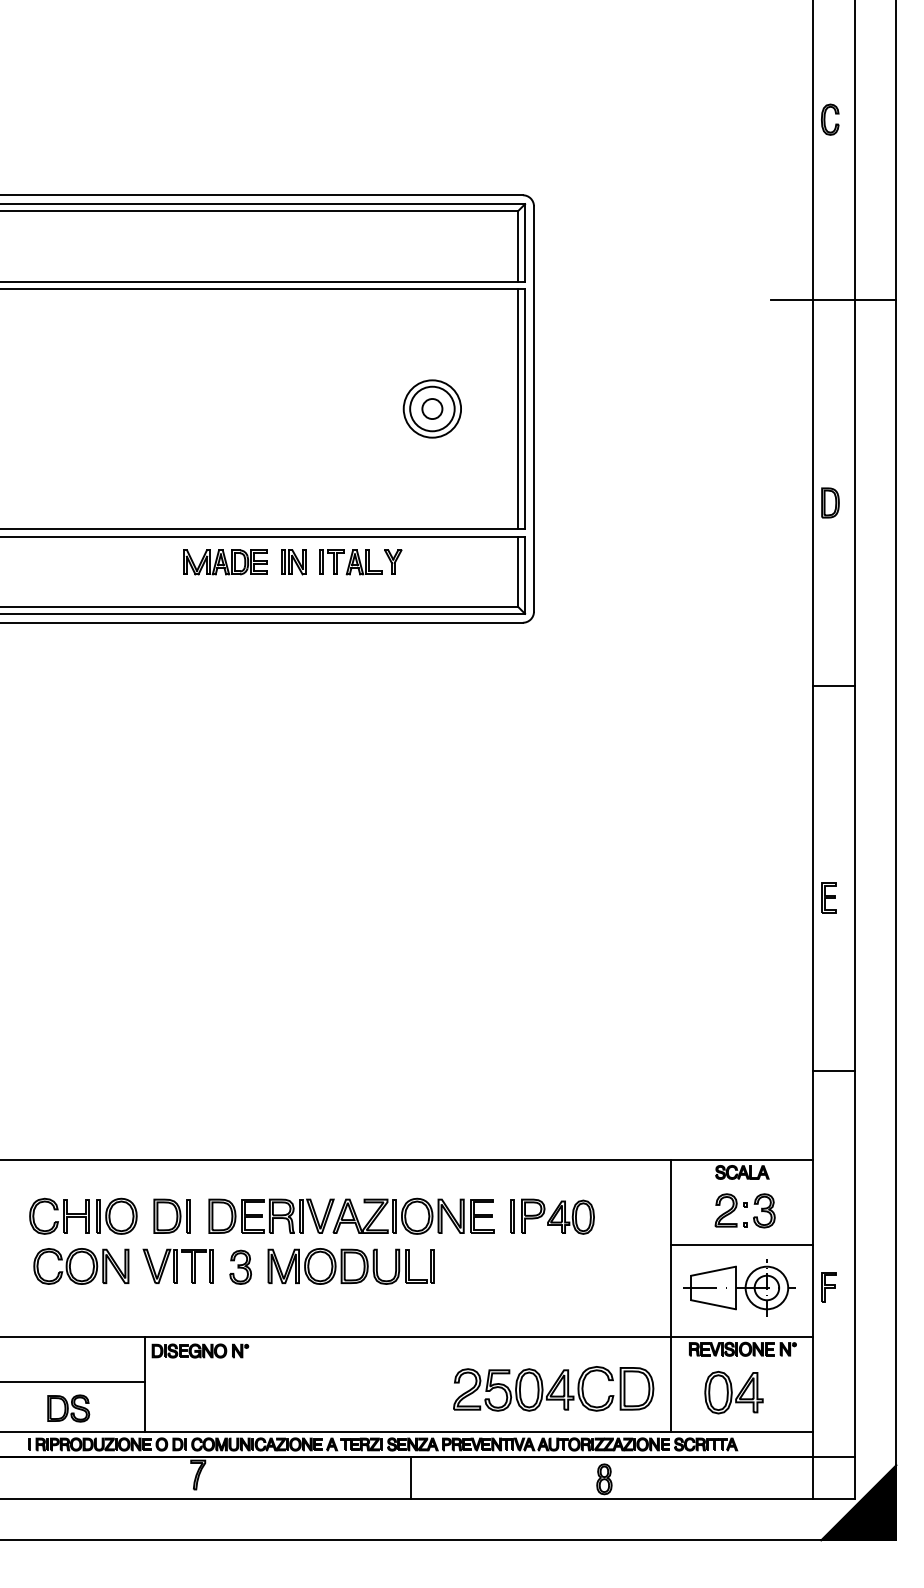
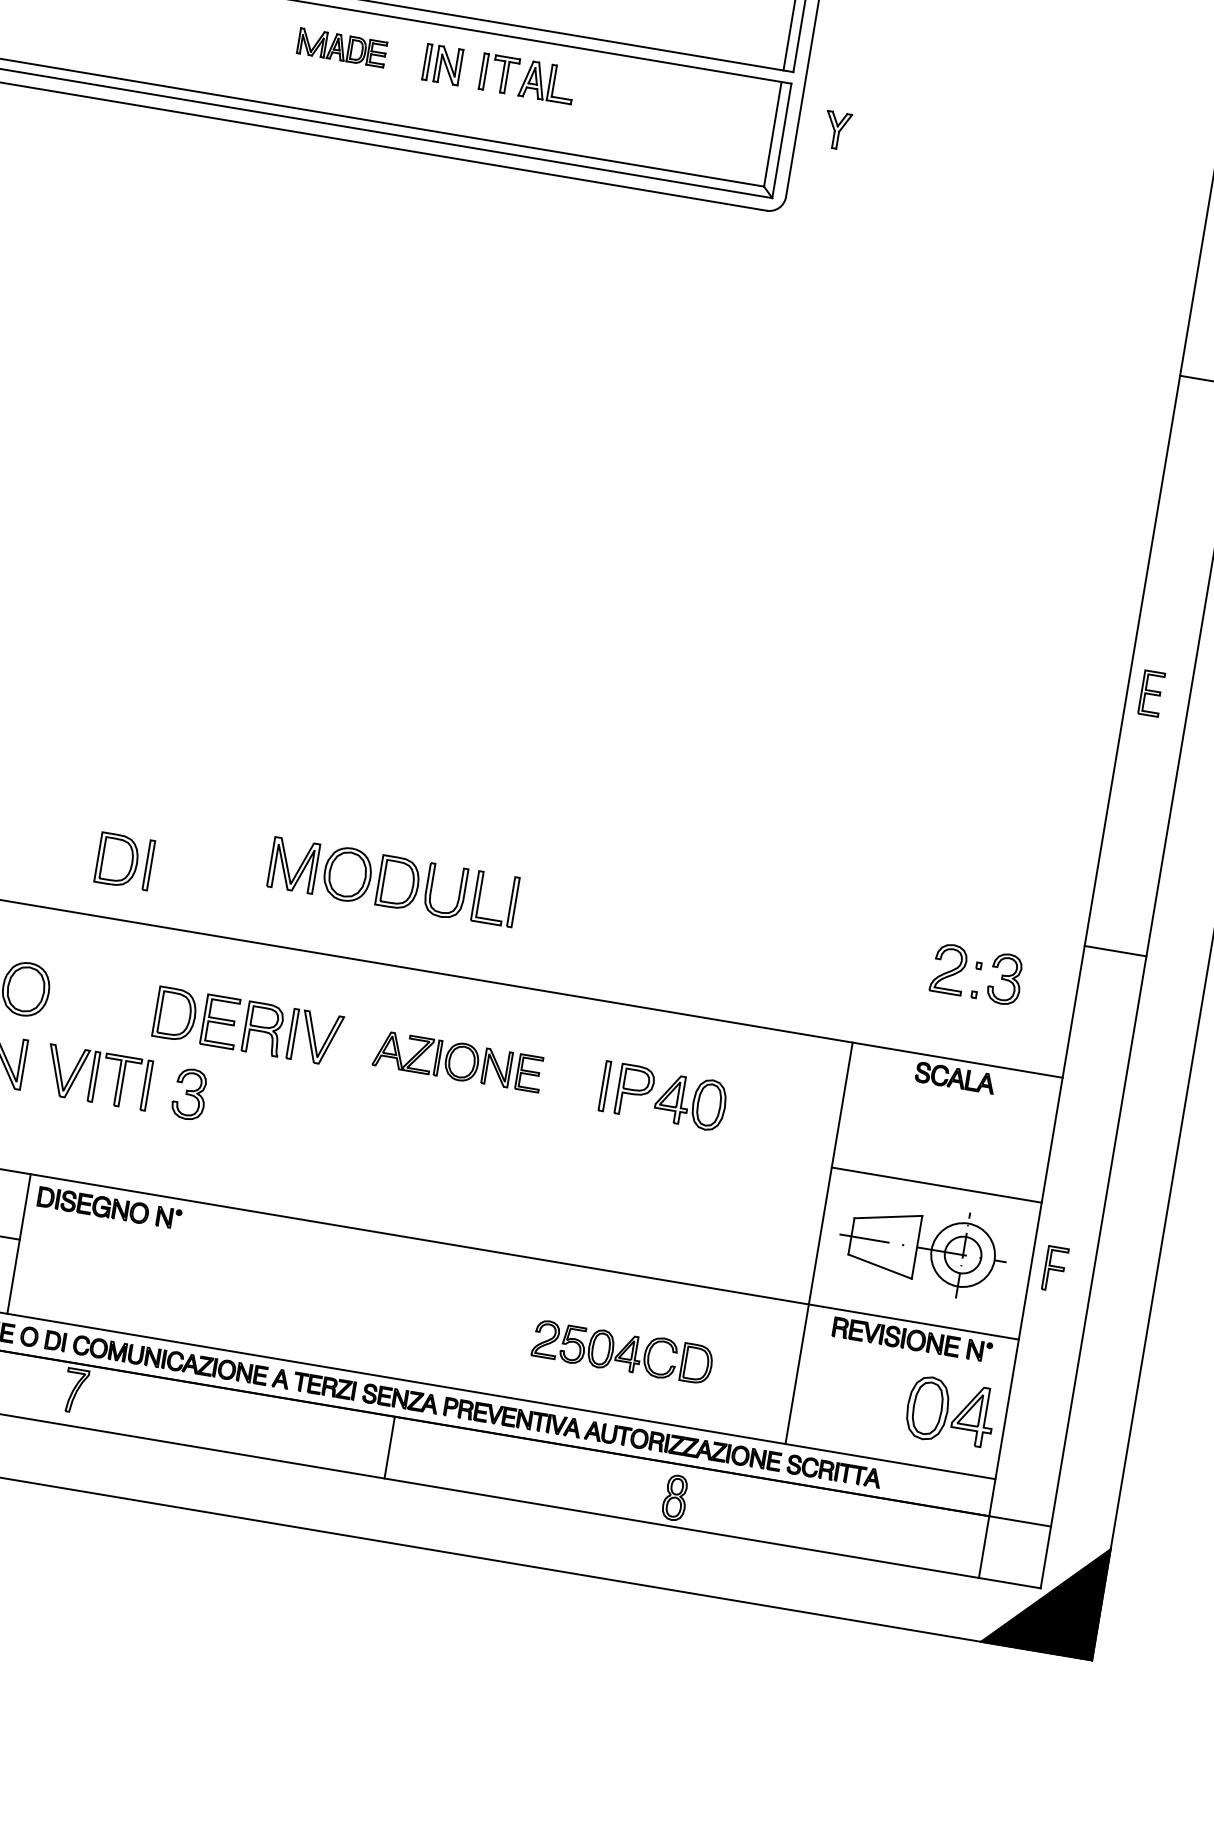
part: (393, 561) -> (837, 129), moved
part: (225, 562) -> (341, 47), size x0.7
part: (744, 1210) -> (976, 973), moved
part: (171, 1215) -> (123, 859), moved
part: (413, 1215) -> (458, 1060), size x0.7
part: (350, 1266) -> (392, 882), moved
part: (553, 1388) -> (622, 1350), size x0.6
part: (733, 1392) -> (949, 1411), moved

